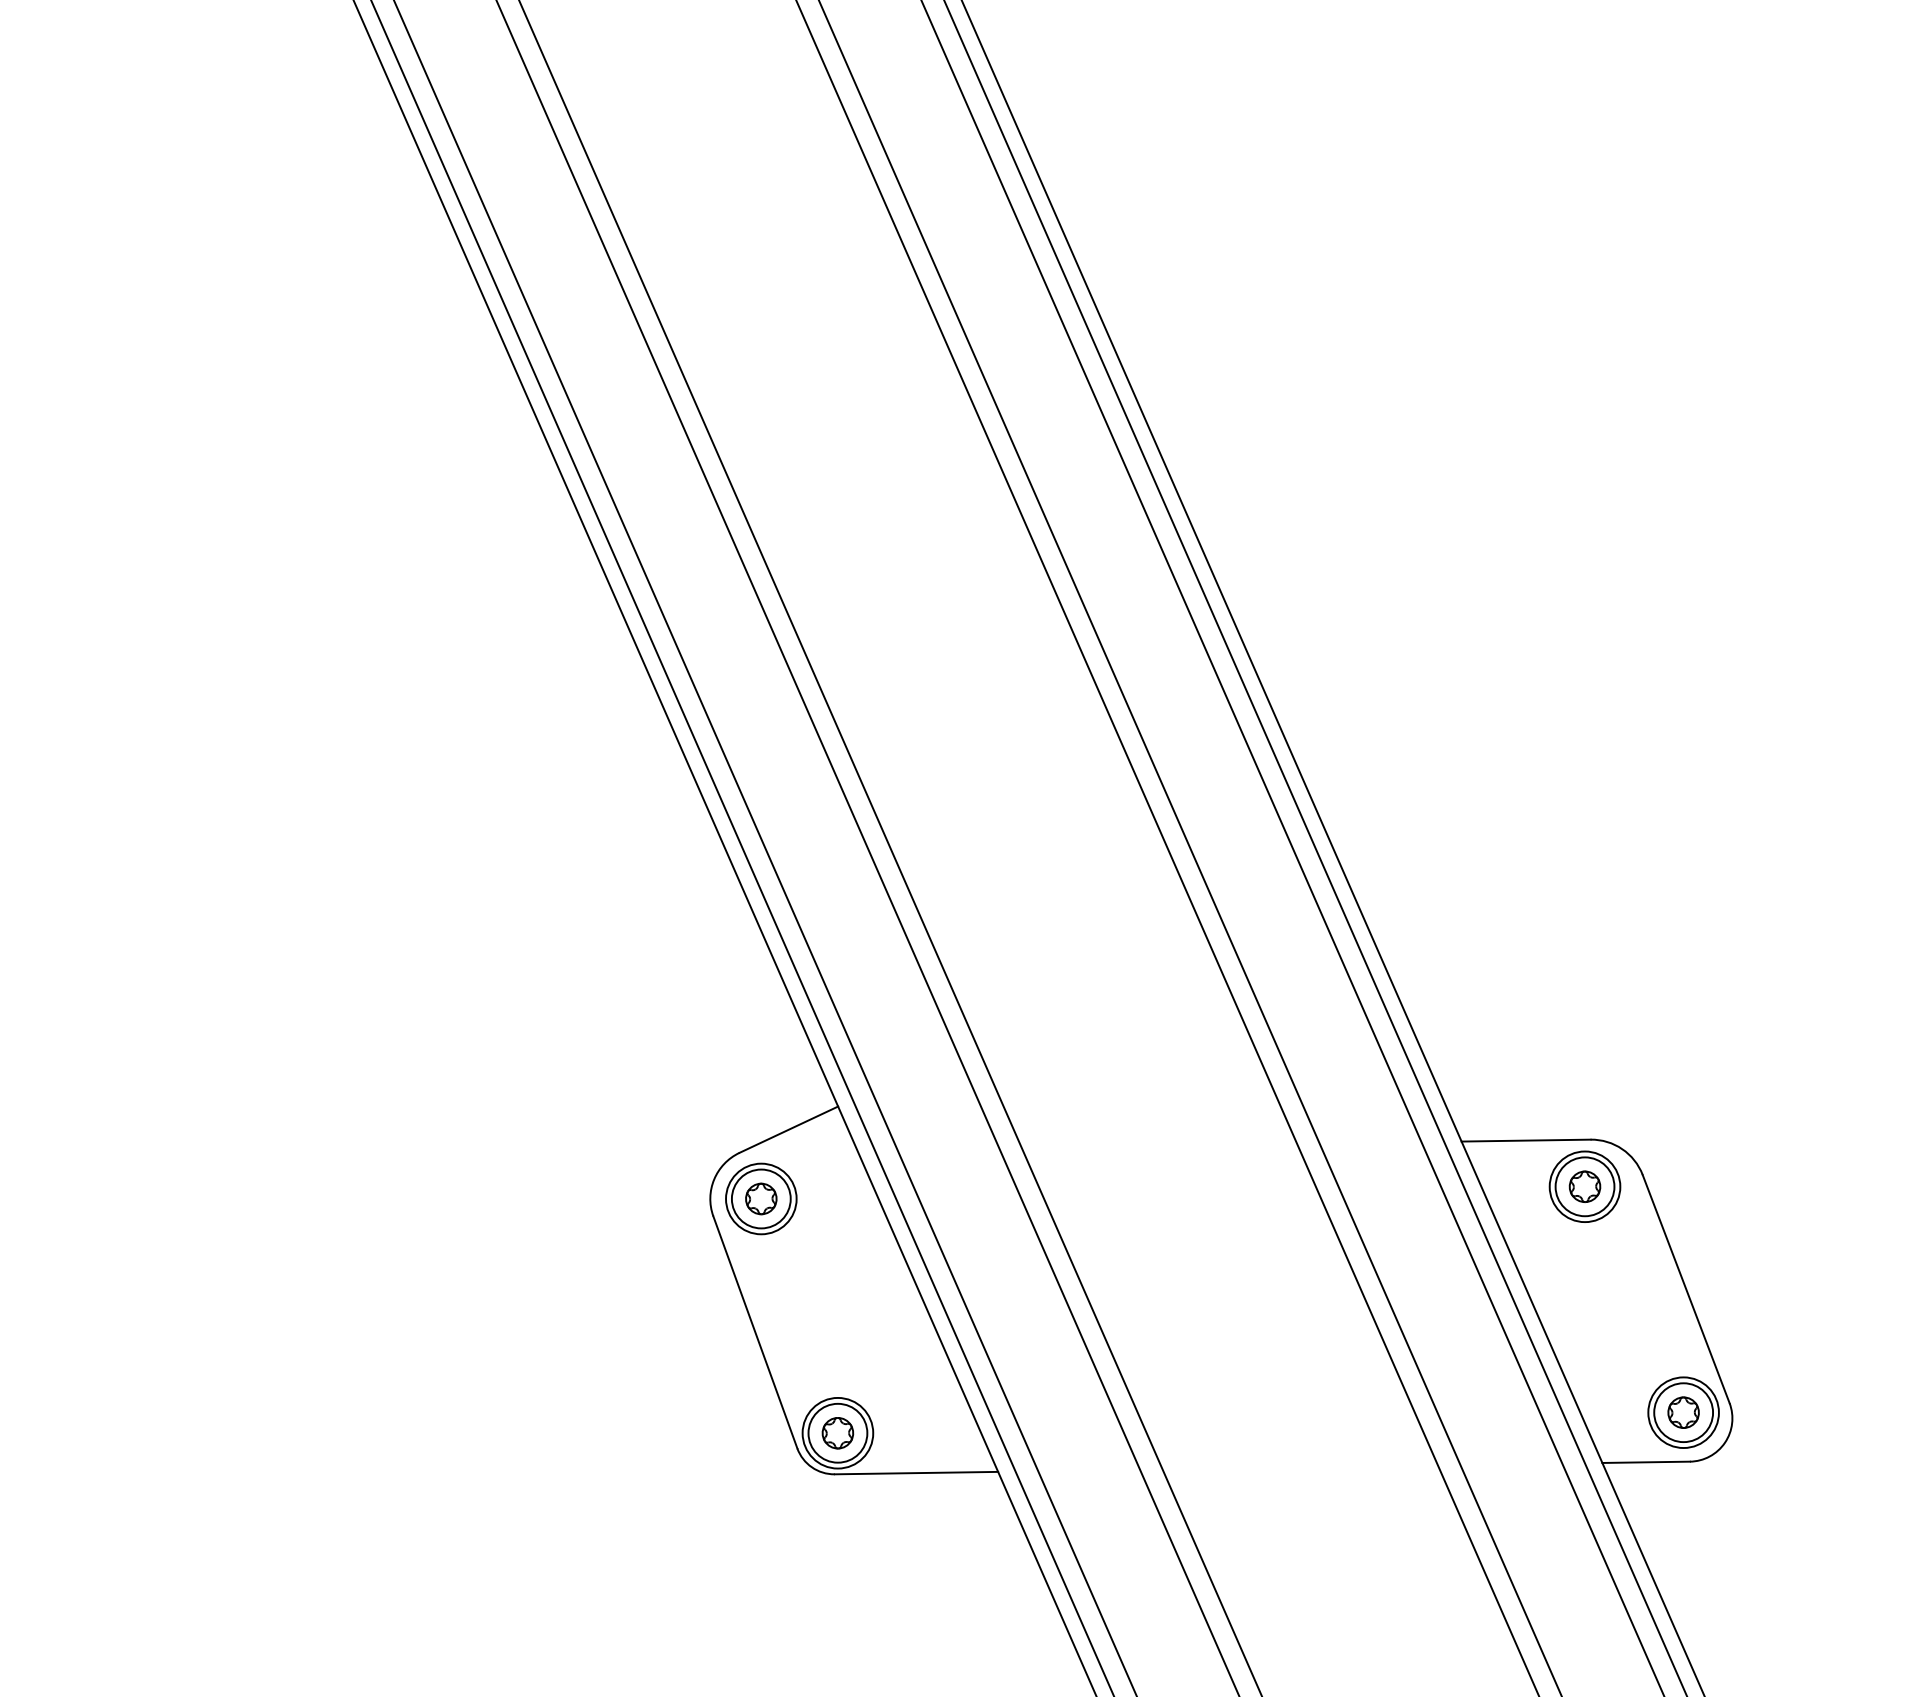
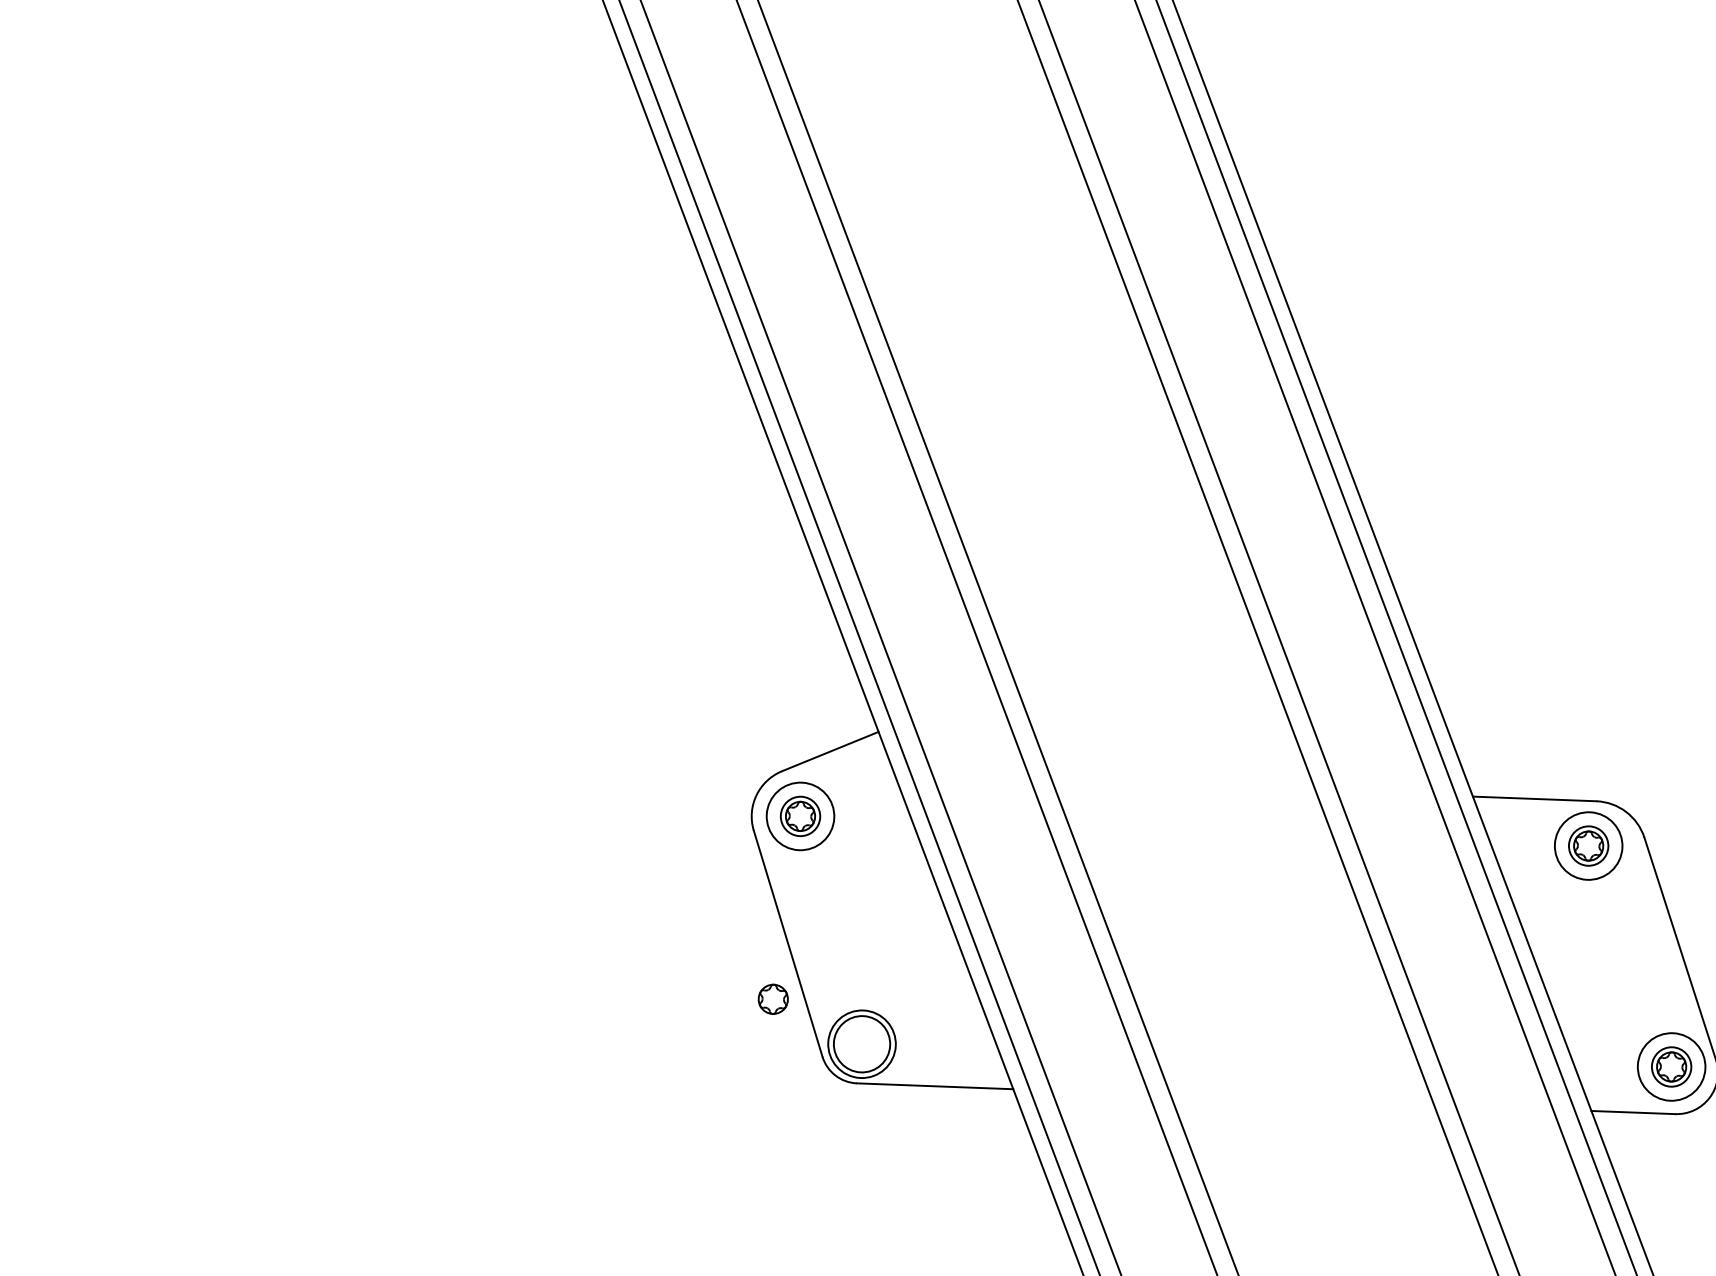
circle: (1584, 1186) -> (1588, 845), size x0.7
circle: (760, 1198) -> (799, 815), size x0.7
circle: (1683, 1412) -> (1671, 1066), size x0.7
part: (837, 1433) -> (772, 999), moved

